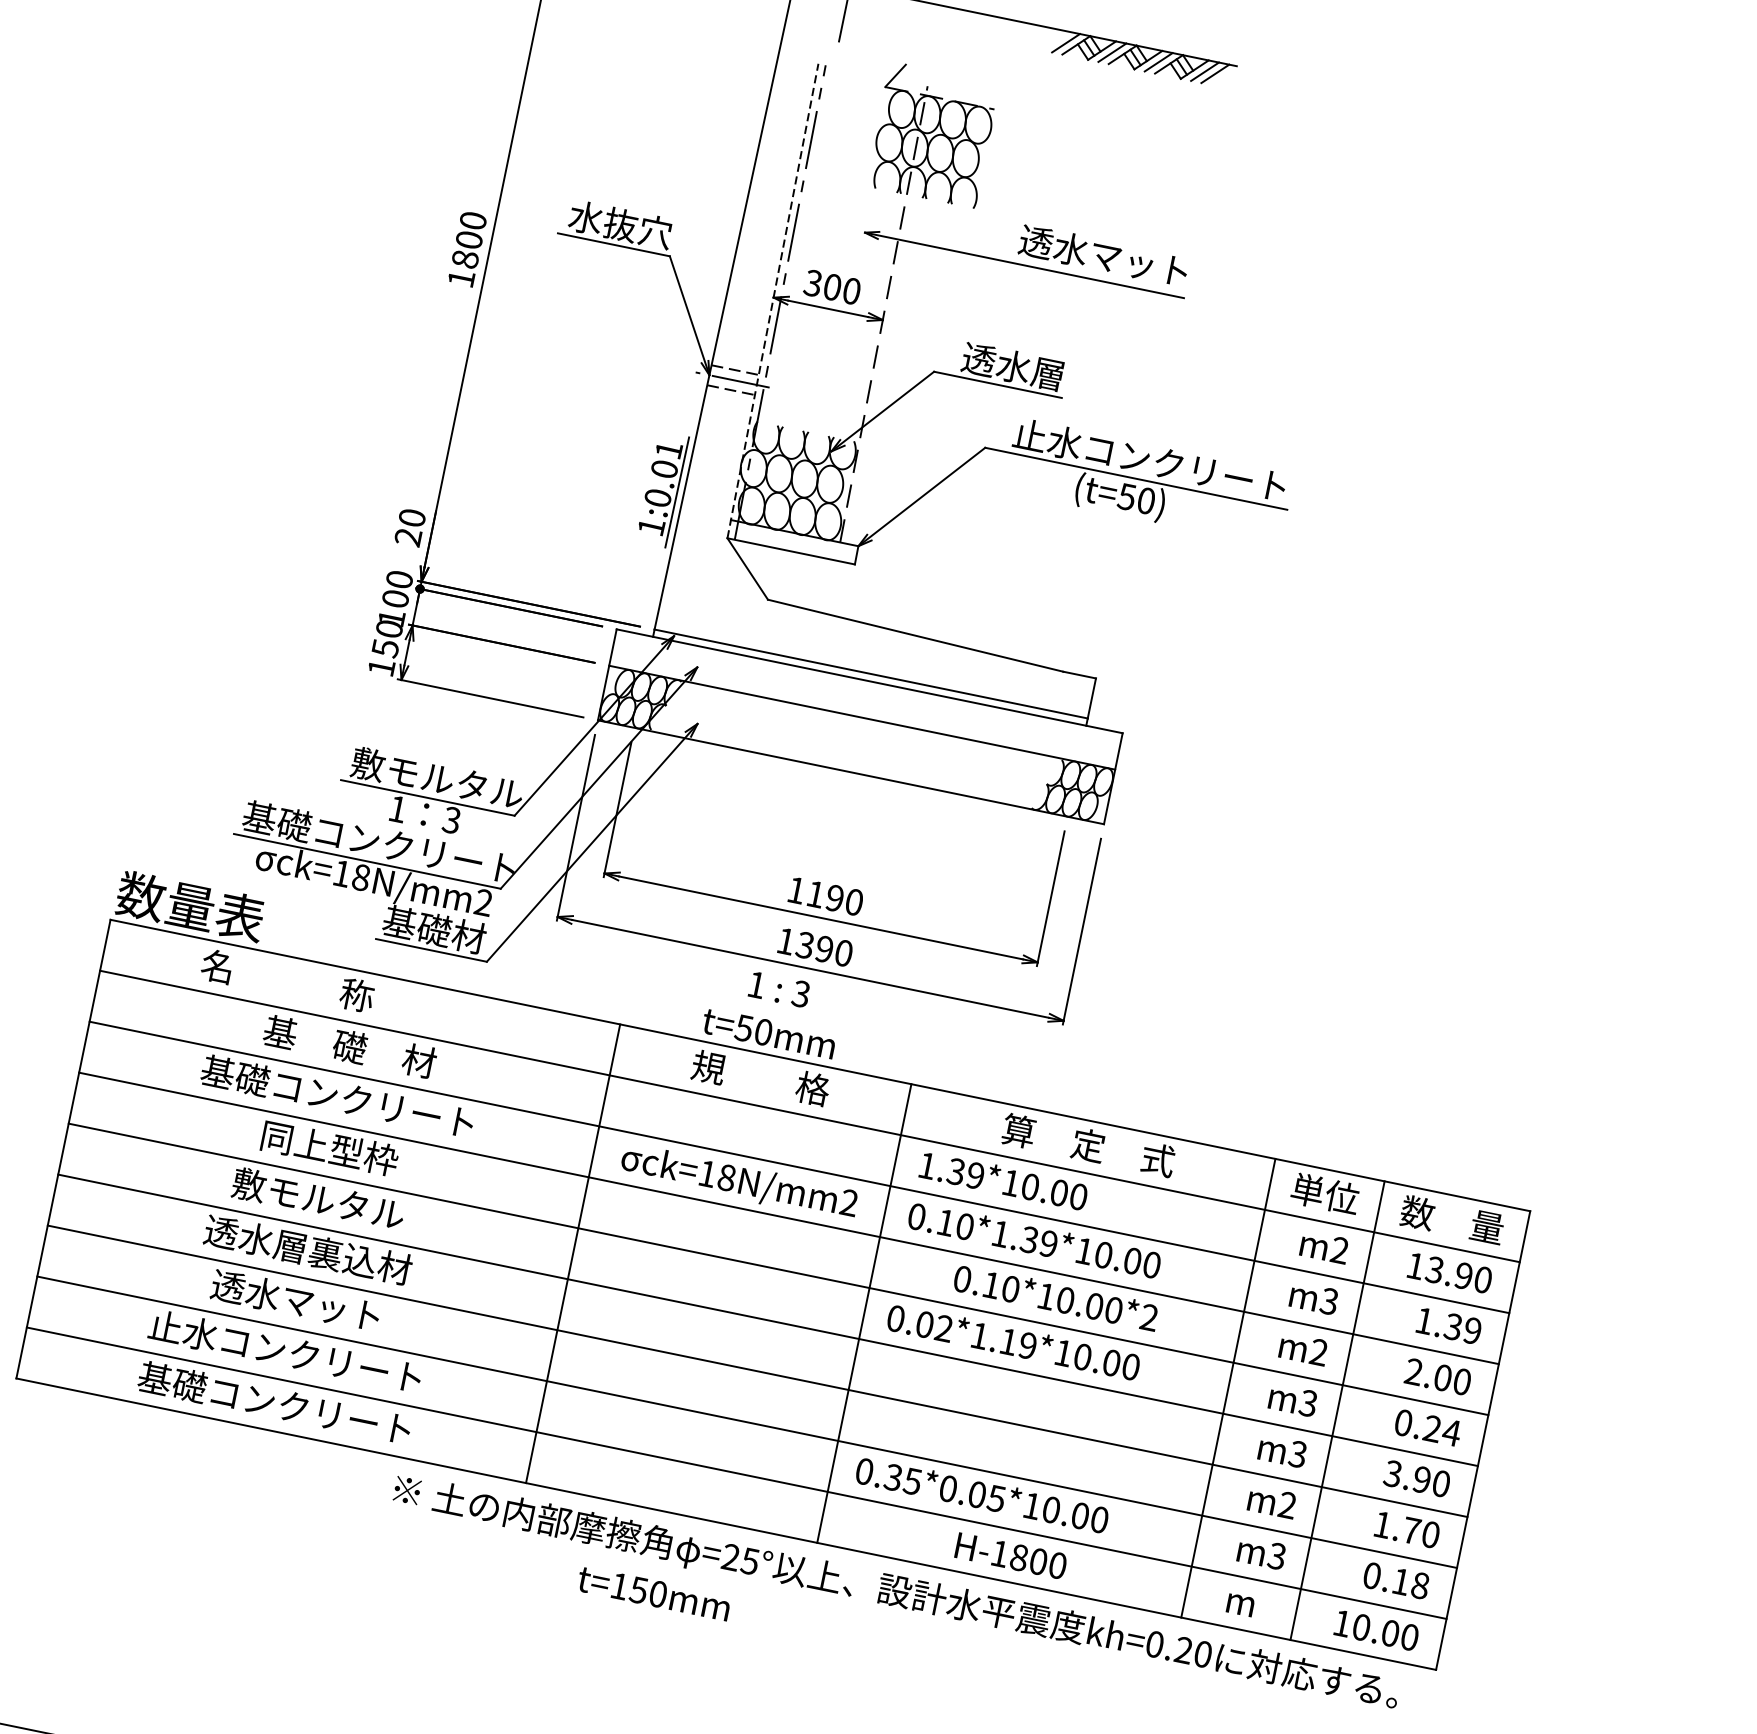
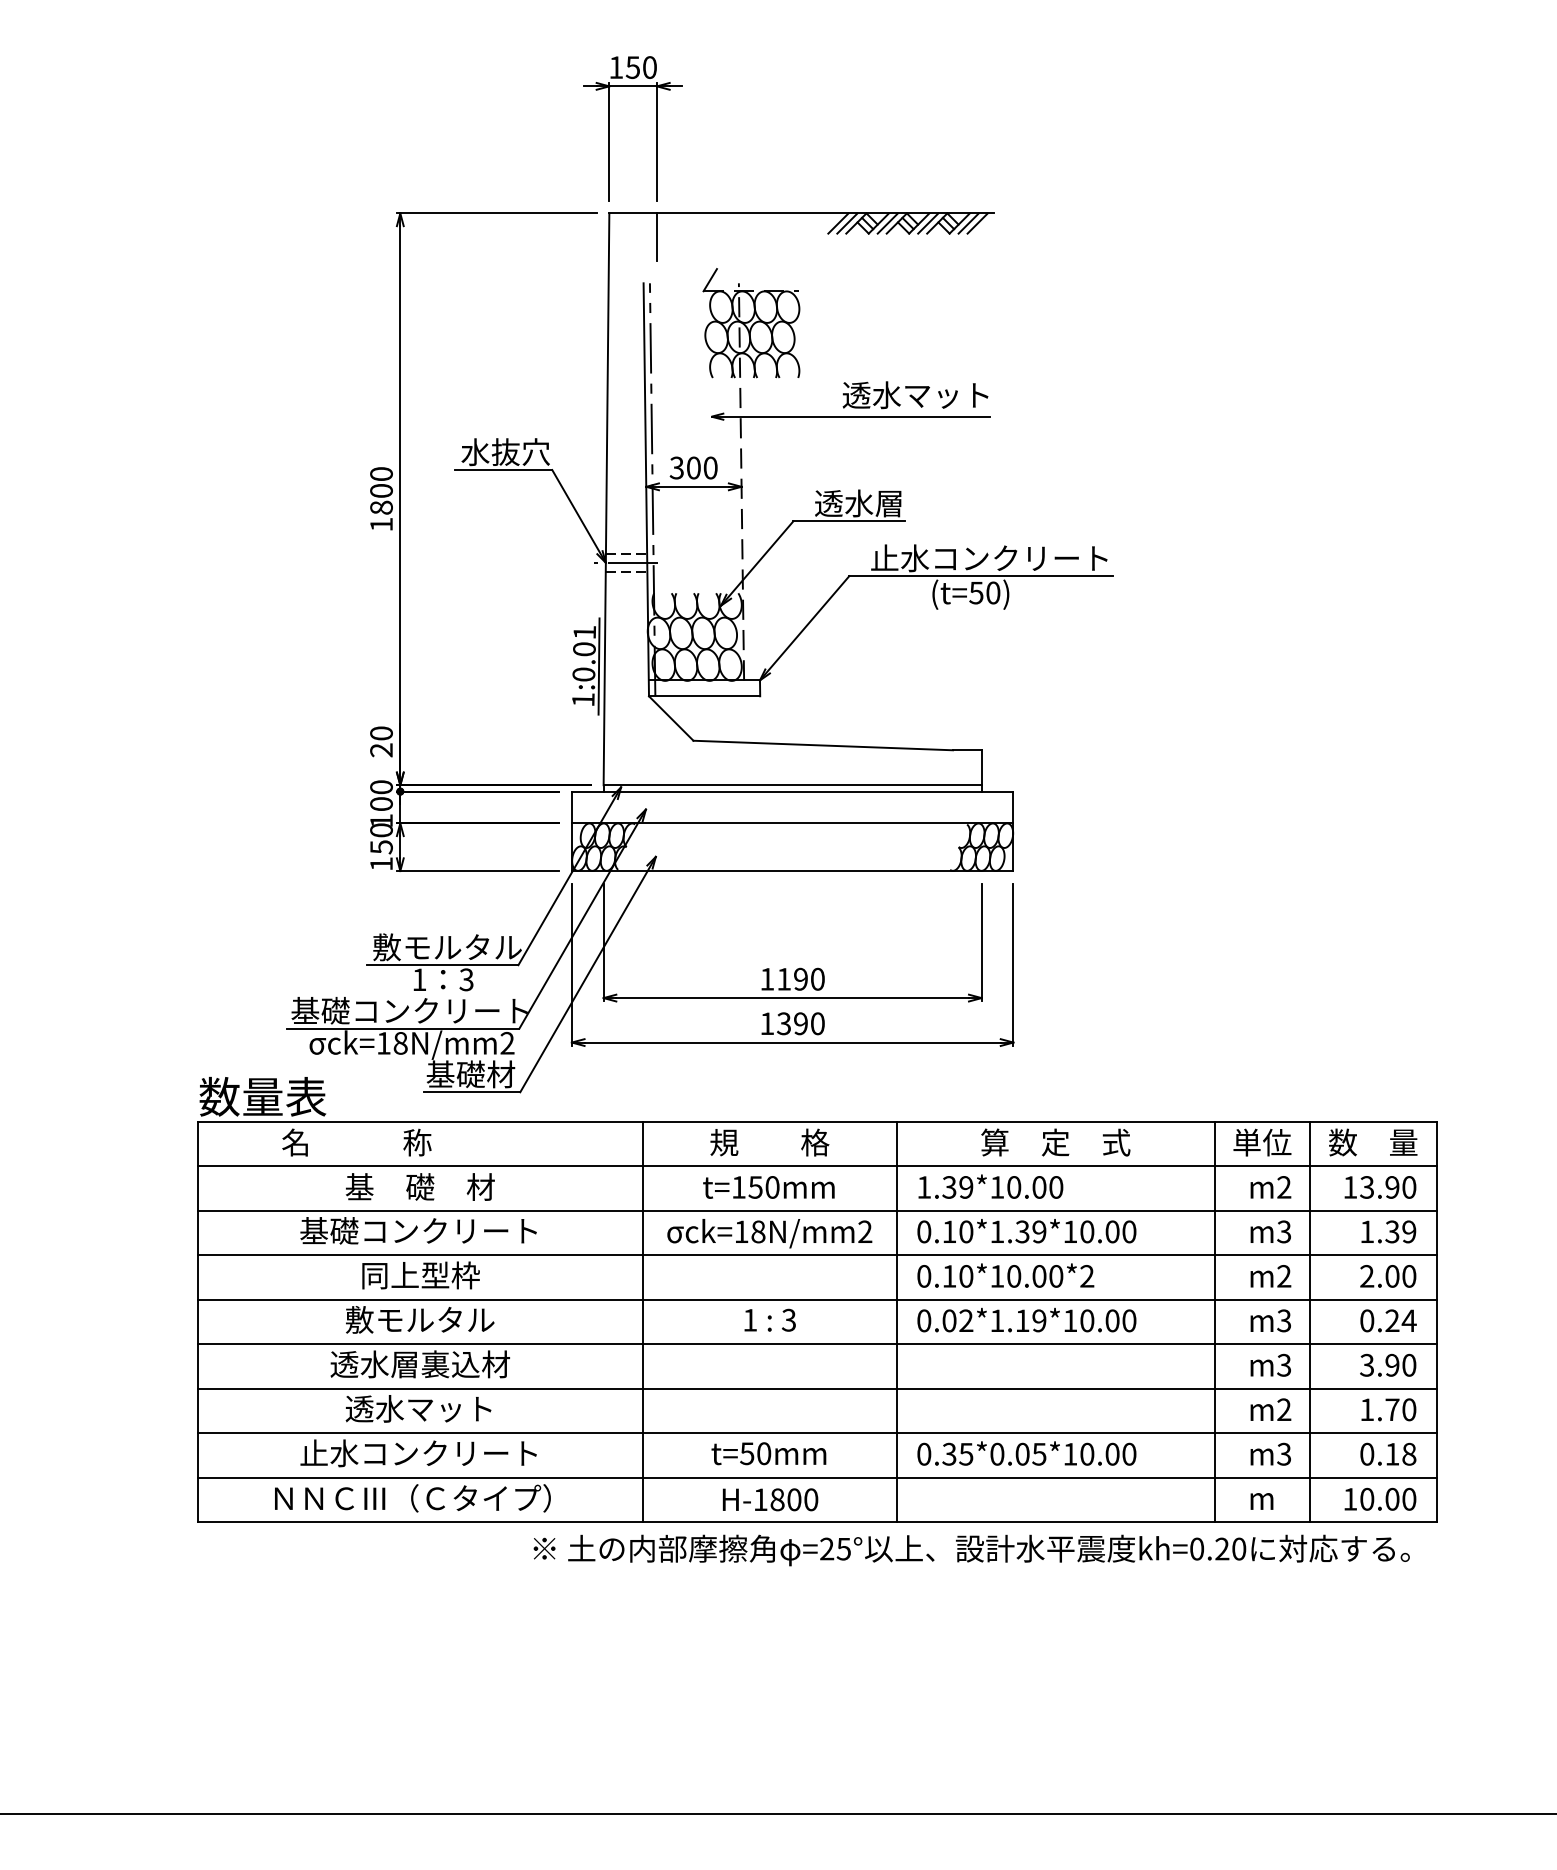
line: (1055, 41) -> (838, 223), added
line: (773, 300) -> (646, 489), dashed -> solid
text: (778, 988) -> (769, 1319), moved
text: (768, 1033) -> (768, 1453), moved
text: (1055, 1297) -> (1005, 1275), moved
text: (267, 1401) -> (412, 1498), 基礎コンクリート -> ＮＮＣⅢ（Ｃタイプ）
text: (1011, 1555) -> (770, 1499), moved
text: (653, 1593) -> (768, 1187), moved

